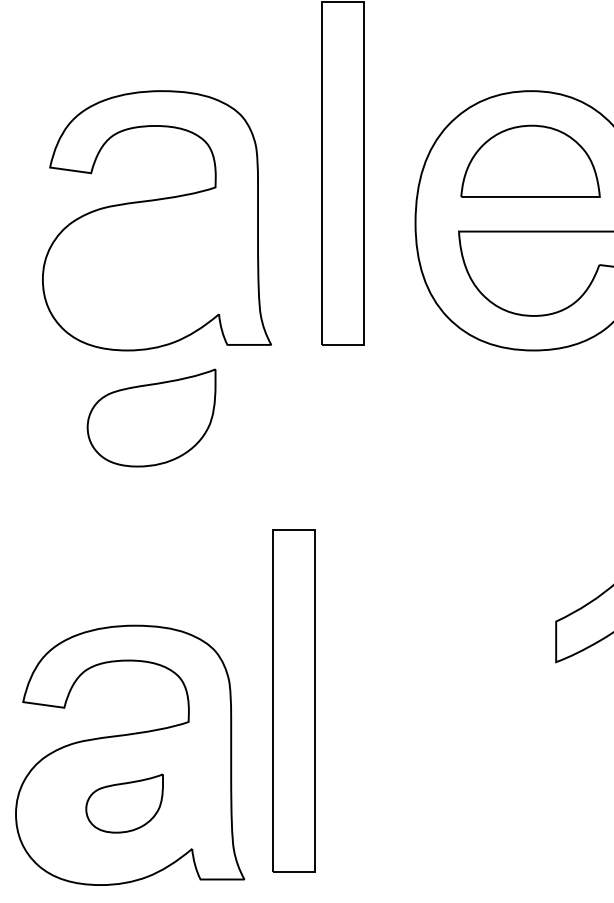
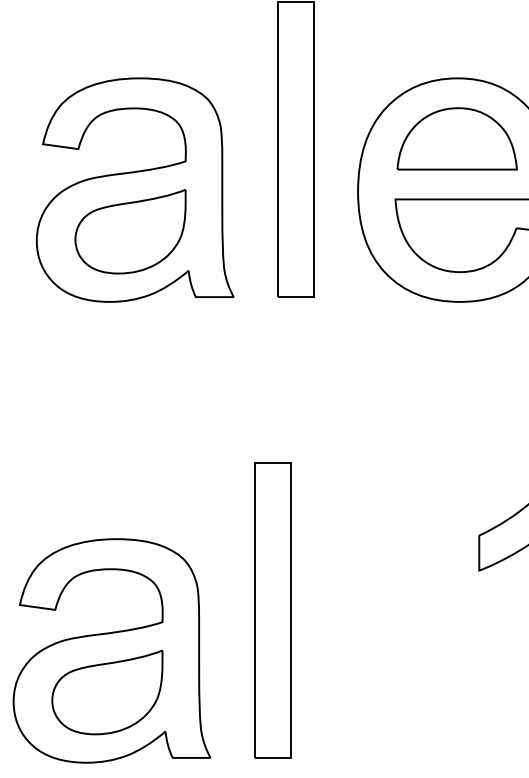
part: (151, 417) -> (130, 231), moved
part: (293, 700) -> (271, 609), moved
part: (124, 803) -> (107, 692), size x1.67

